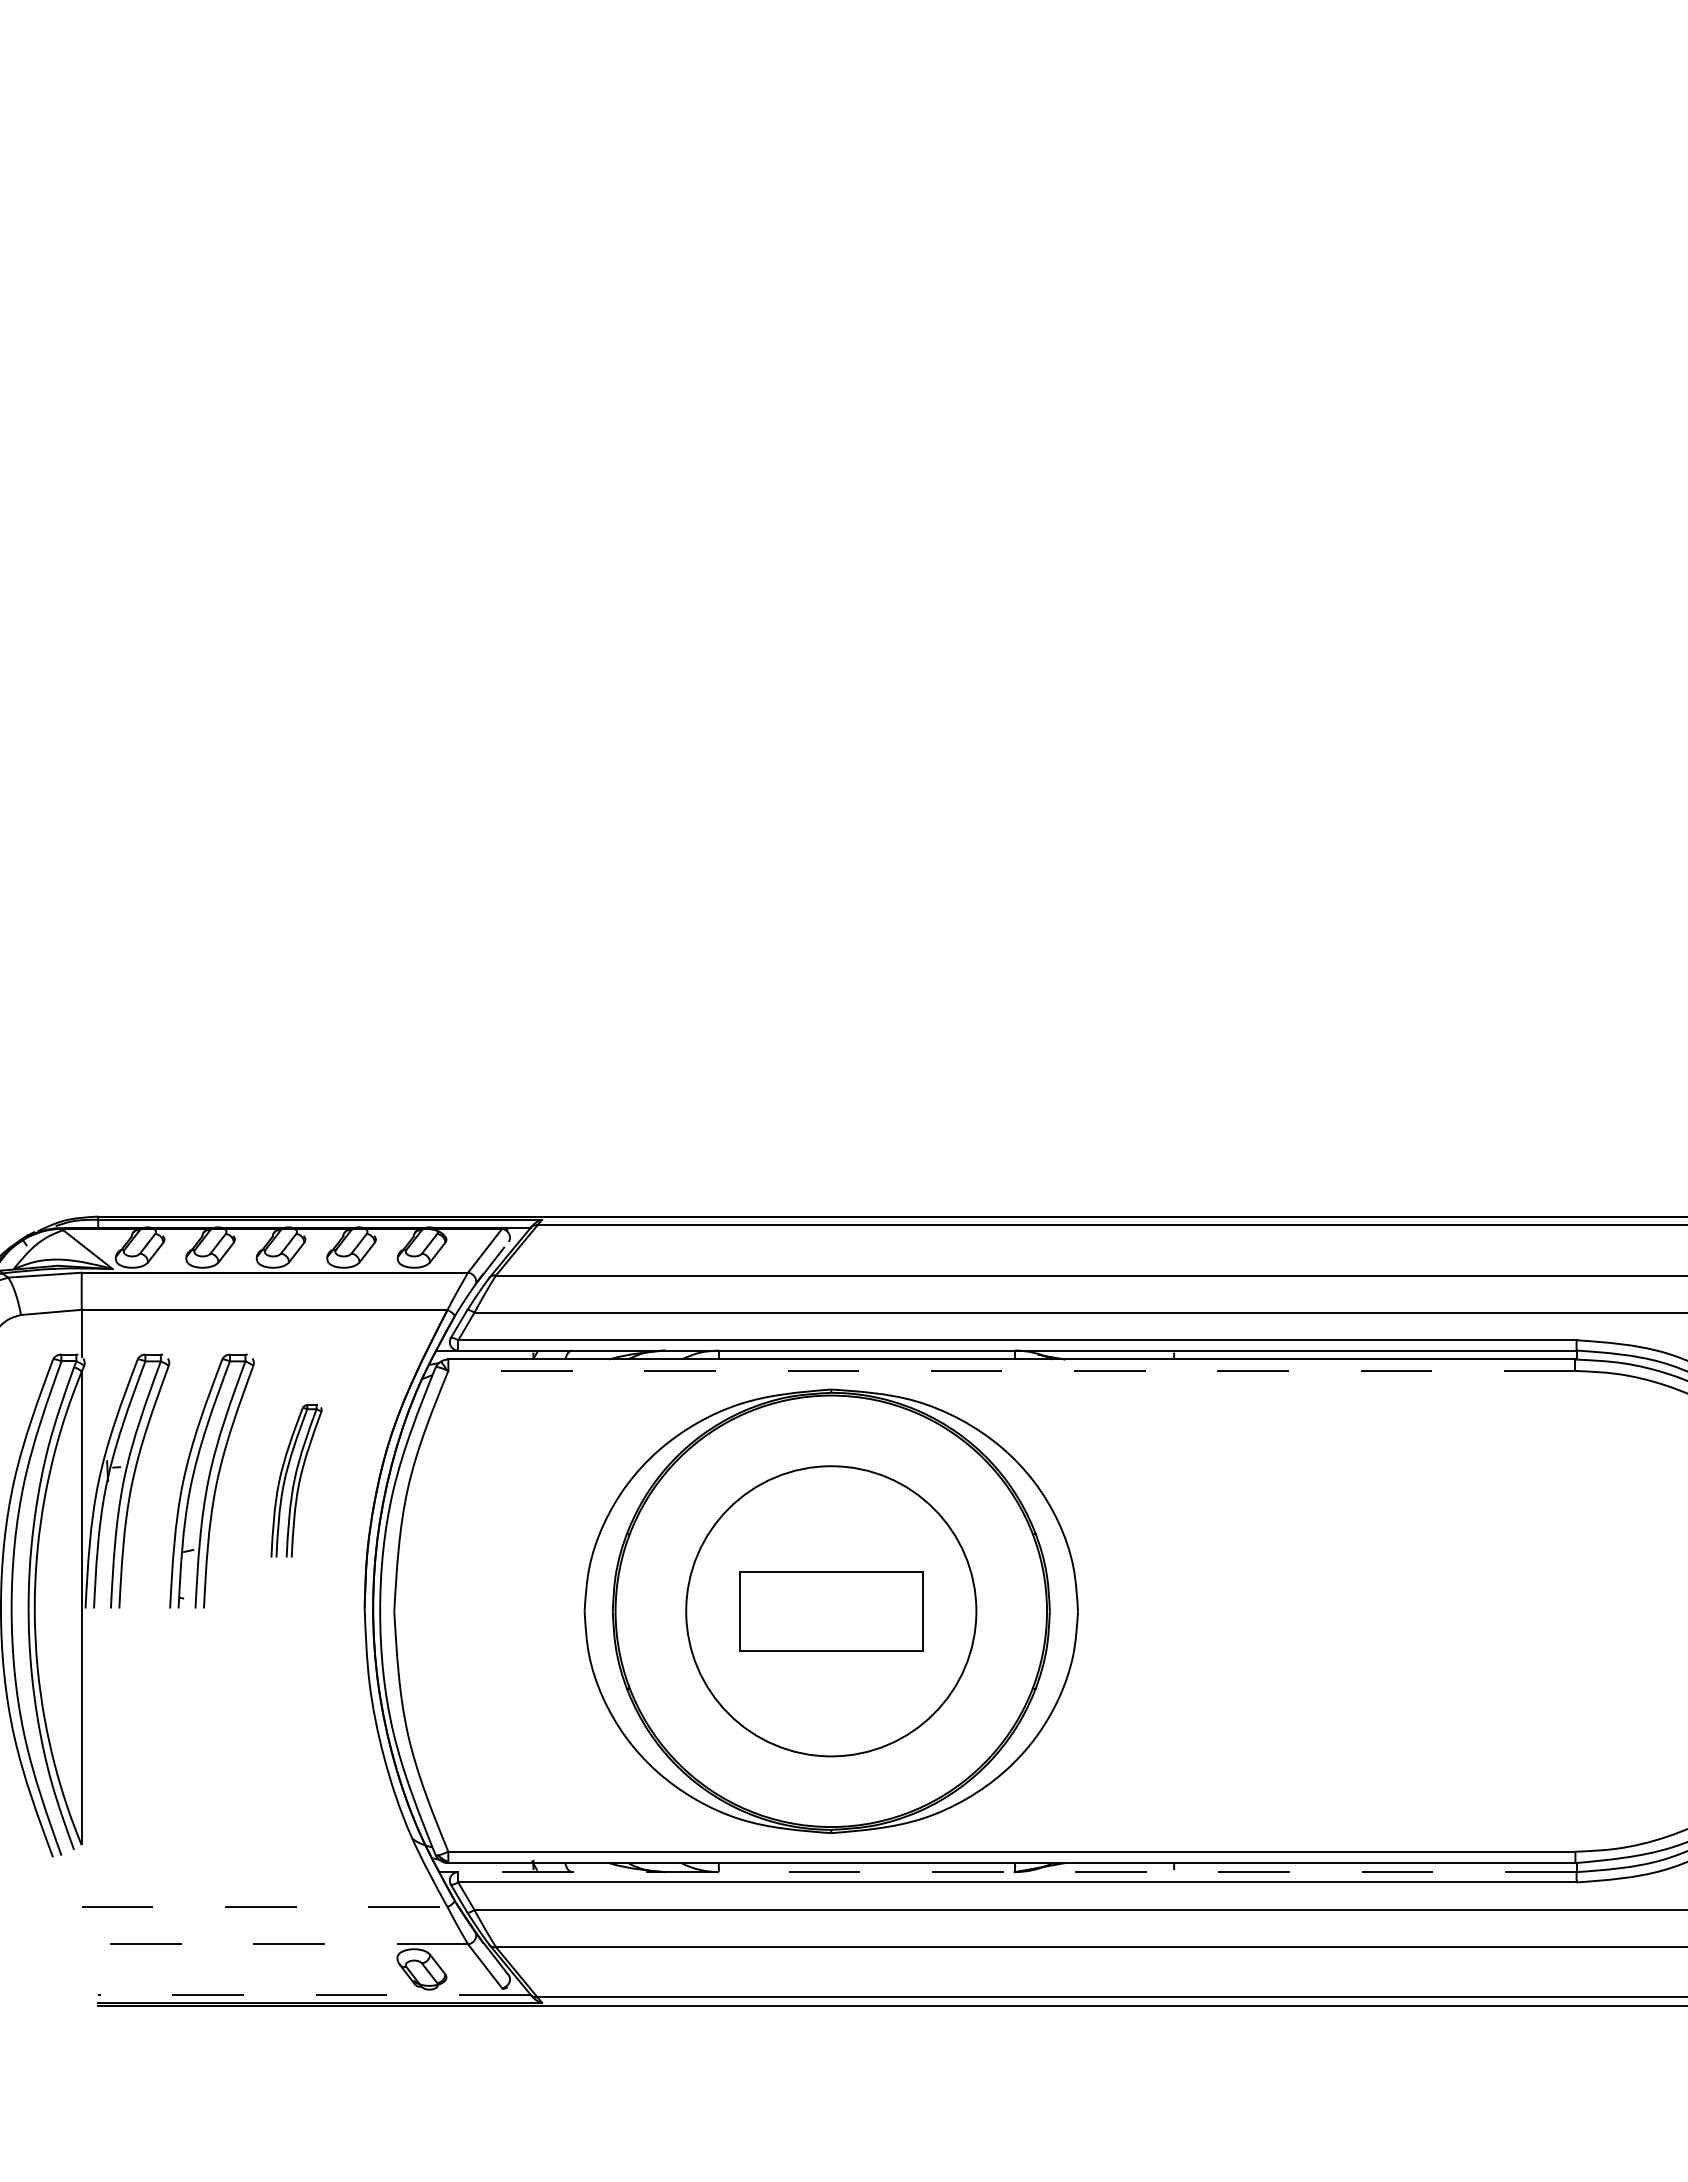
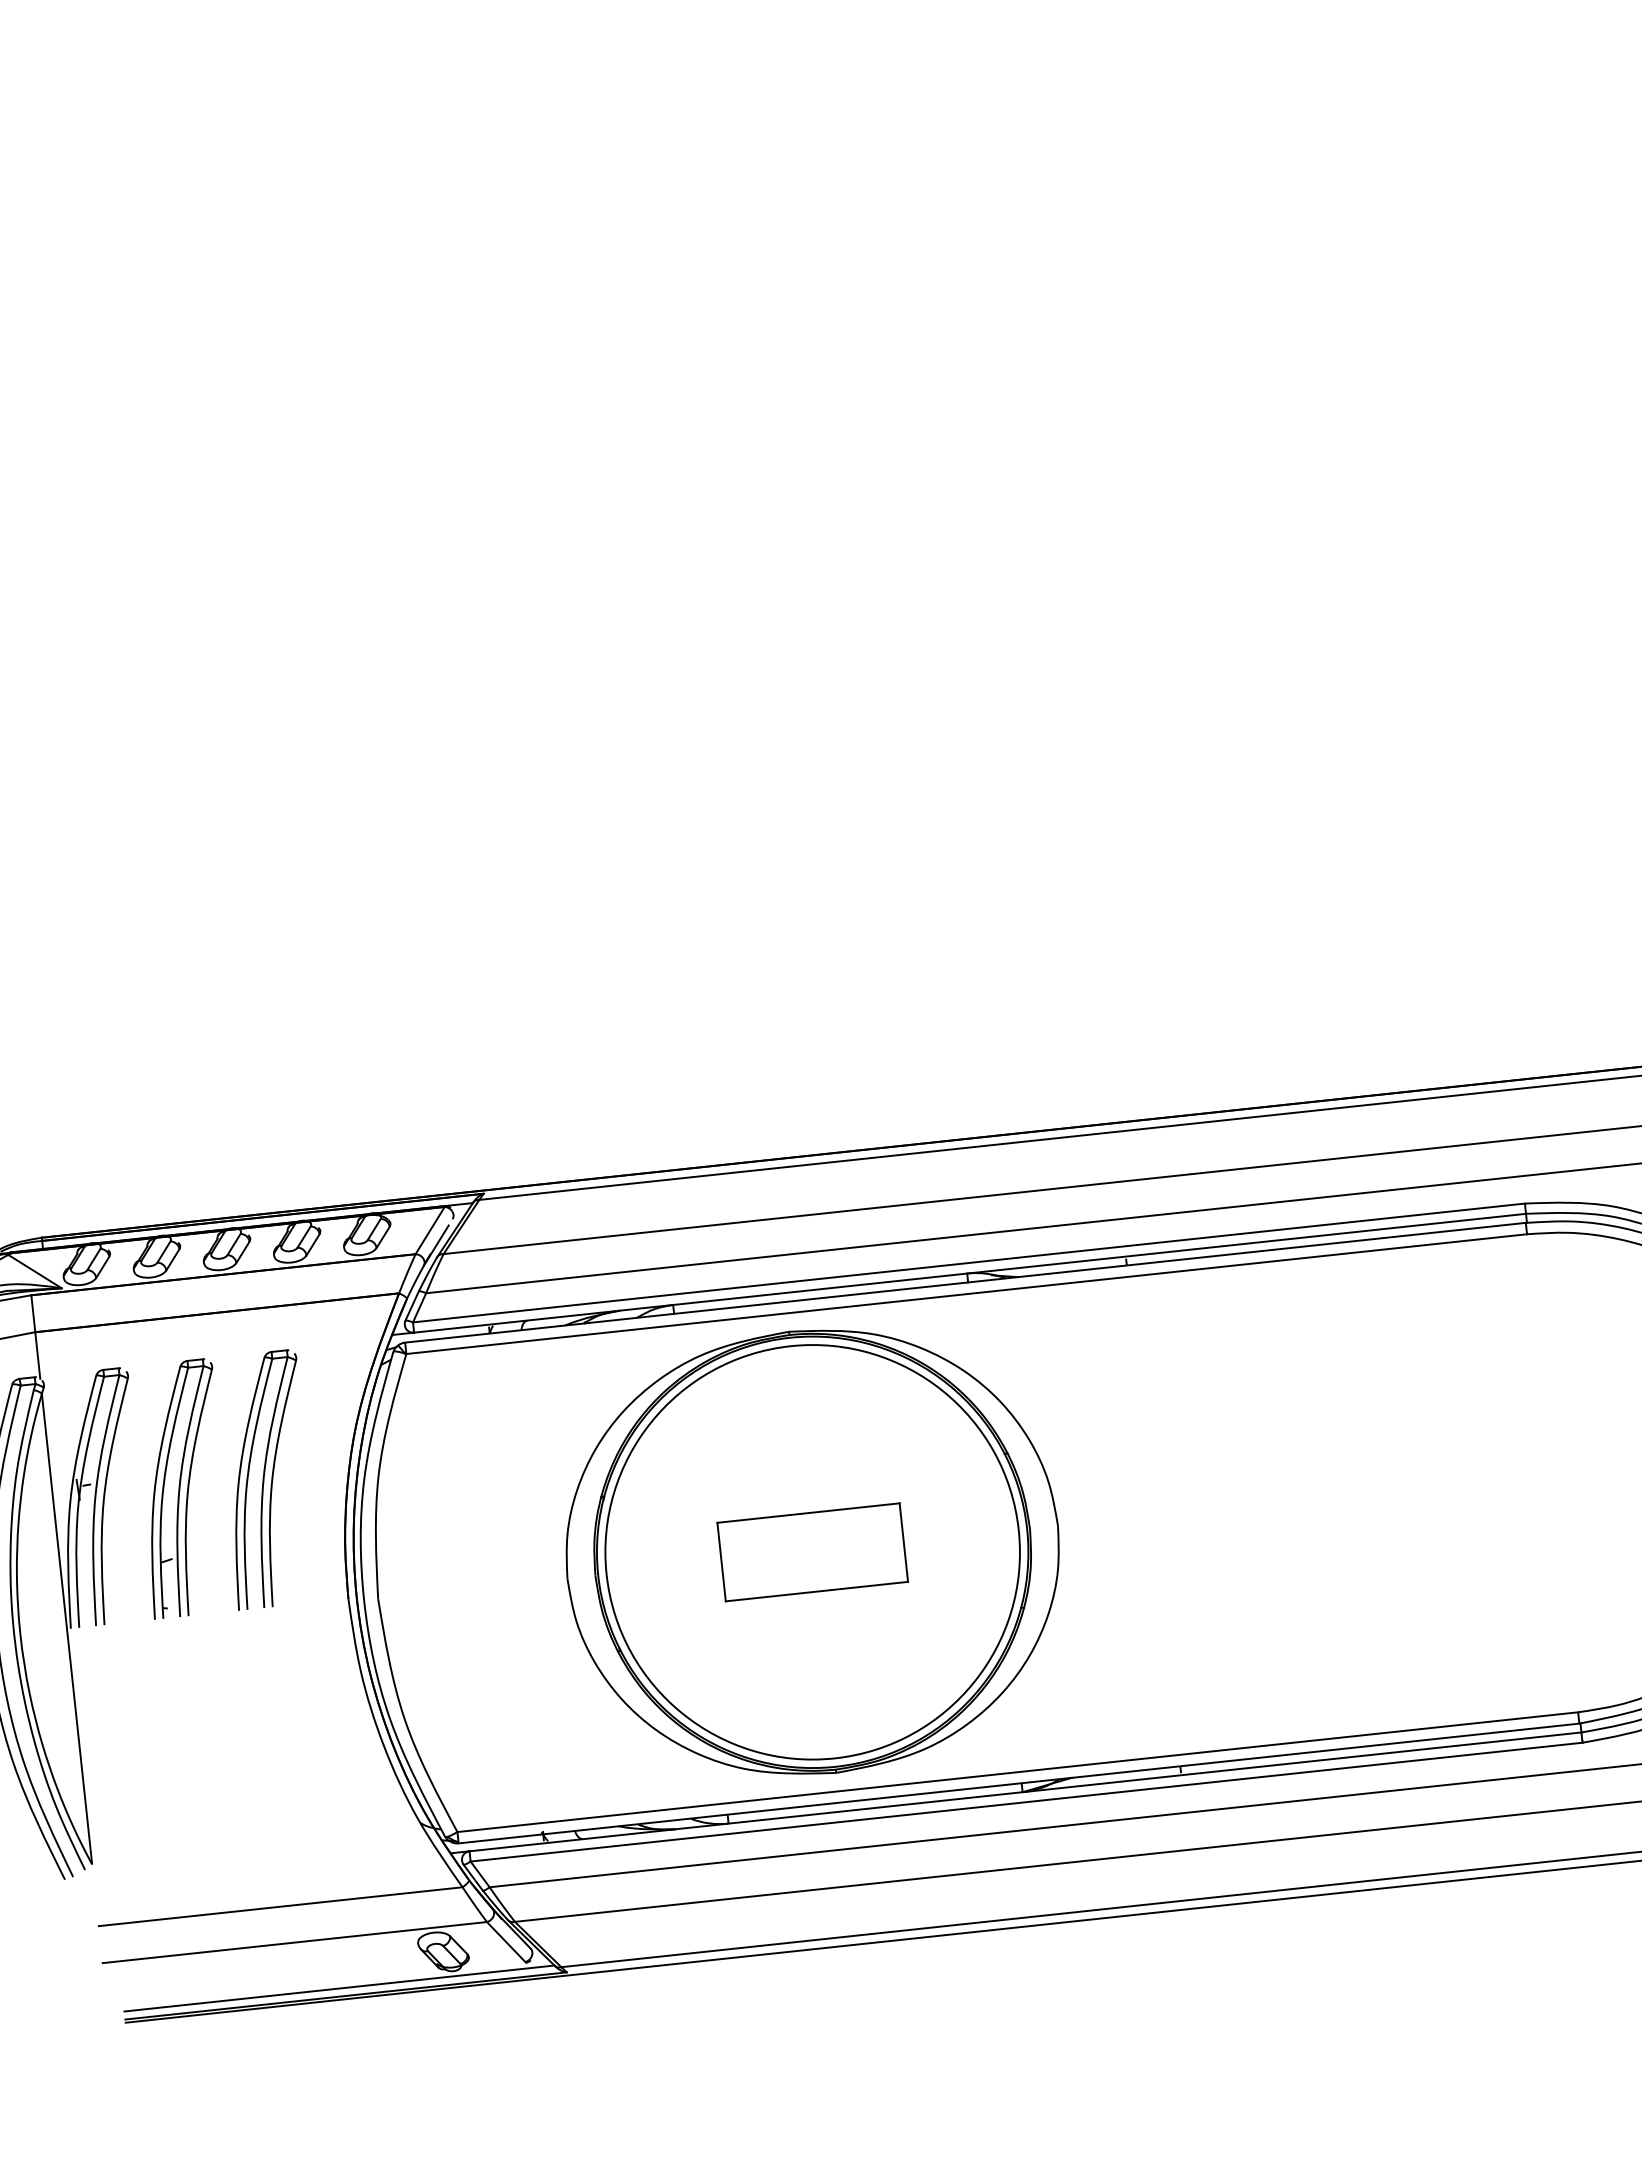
line: (1011, 1370) -> (966, 1293), dashed -> solid
part: (296, 1480) -> (267, 1479), size x1.67
circle: (831, 1611) -> (812, 1552), size x1.43
line: (1016, 1872) -> (1024, 1792), dashed -> solid
line: (264, 1907) -> (280, 1907), dashed -> solid
line: (274, 1944) -> (294, 1942), dashed -> solid
line: (313, 1994) -> (338, 1988), dashed -> solid

